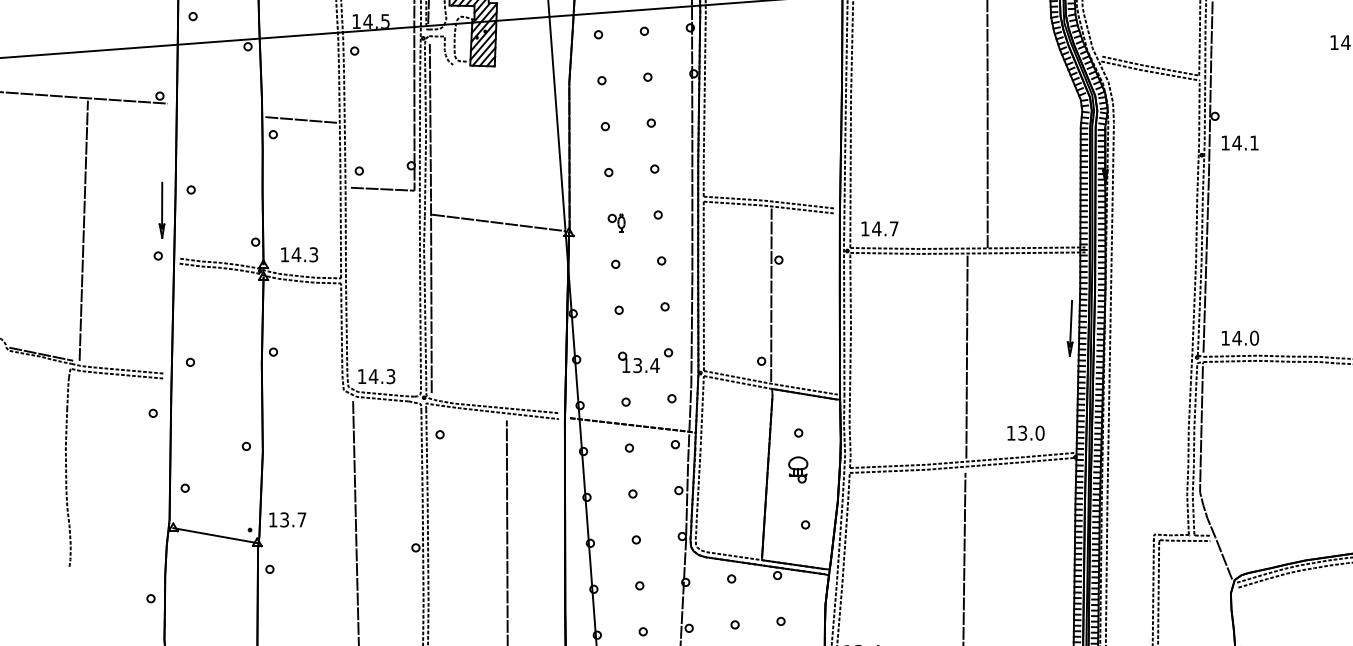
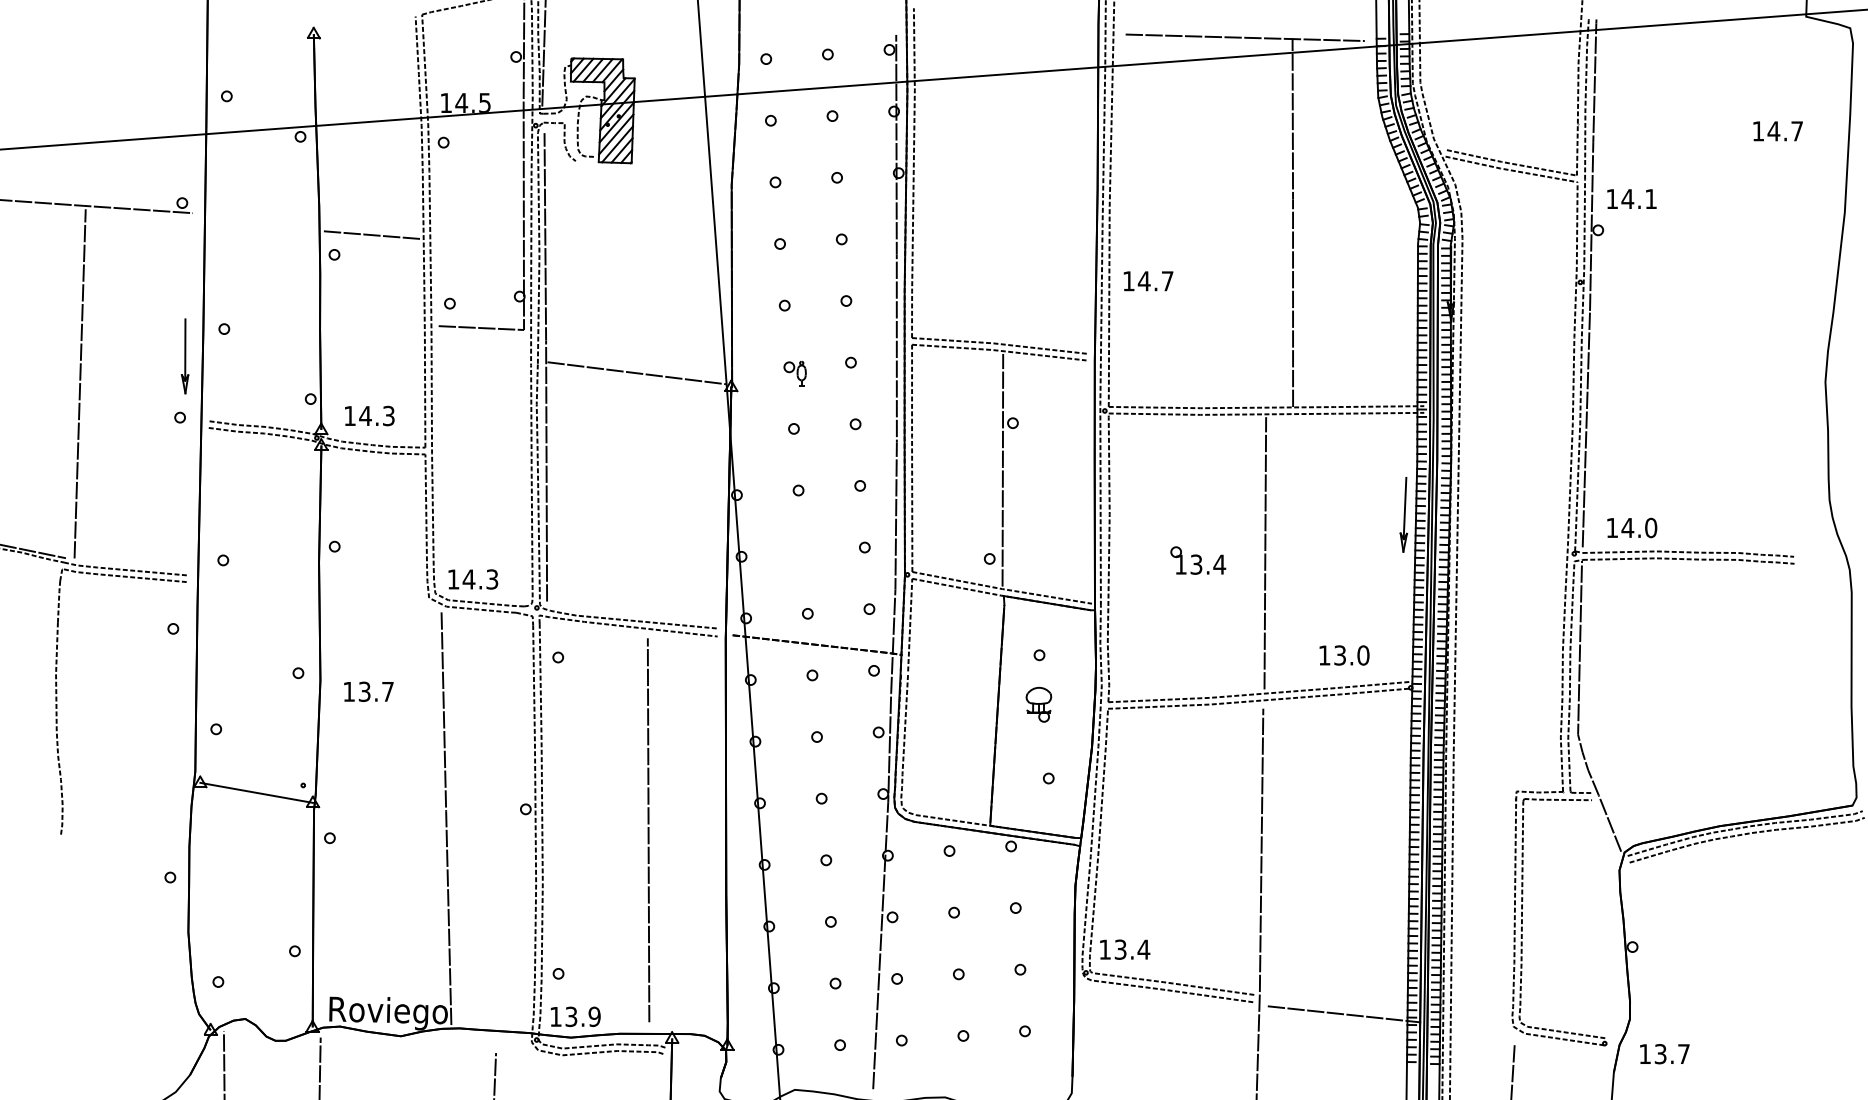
text: (1239, 142) -> (1631, 198), moved
text: (879, 229) -> (1148, 281), moved
part: (639, 362) -> (1198, 560), moved
text: (287, 519) -> (368, 691), moved

